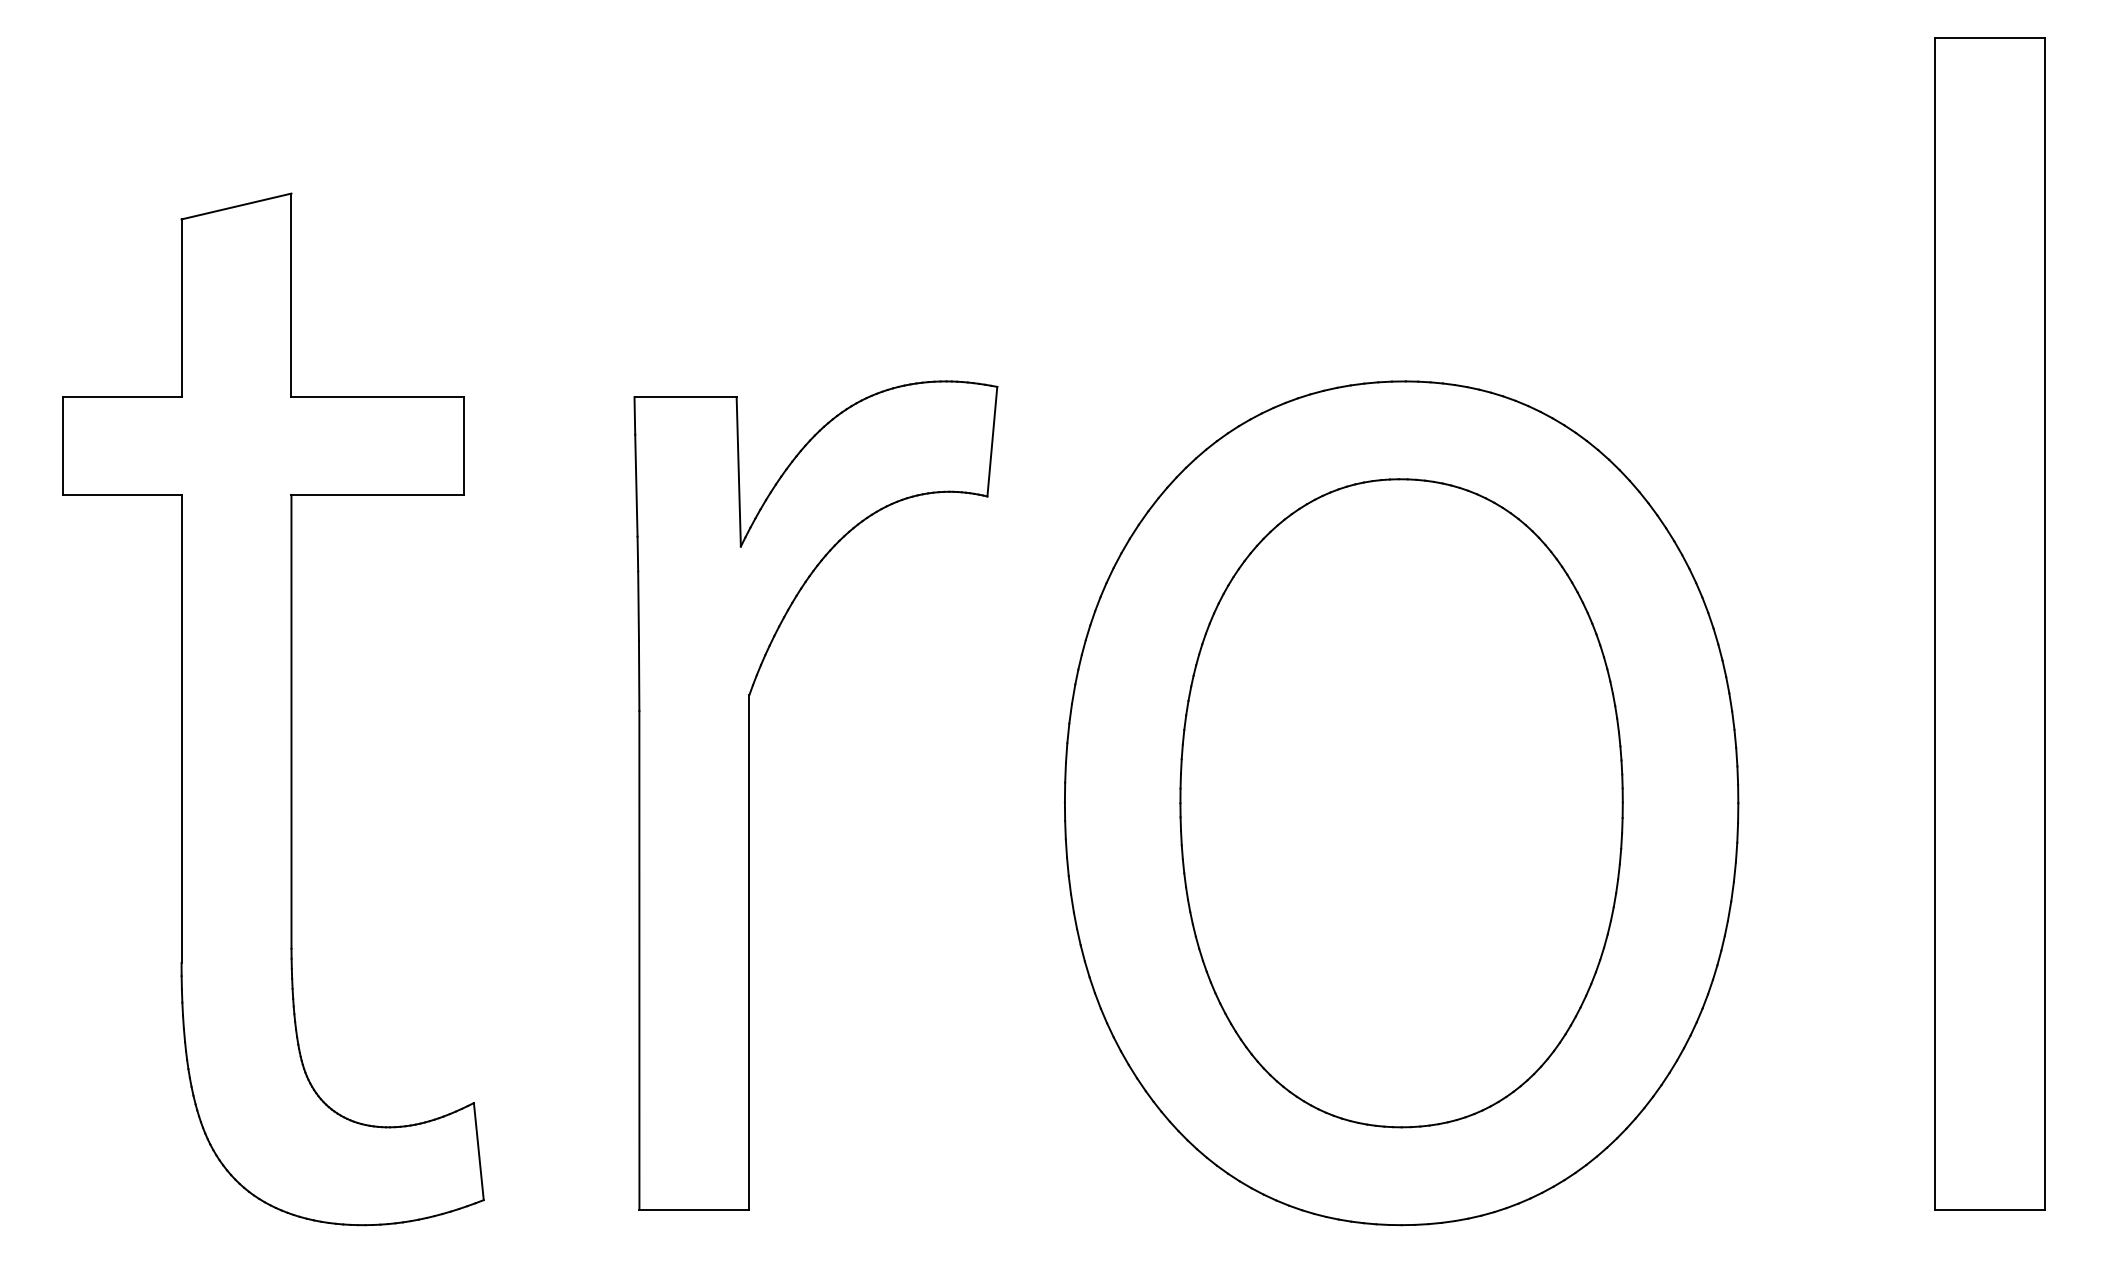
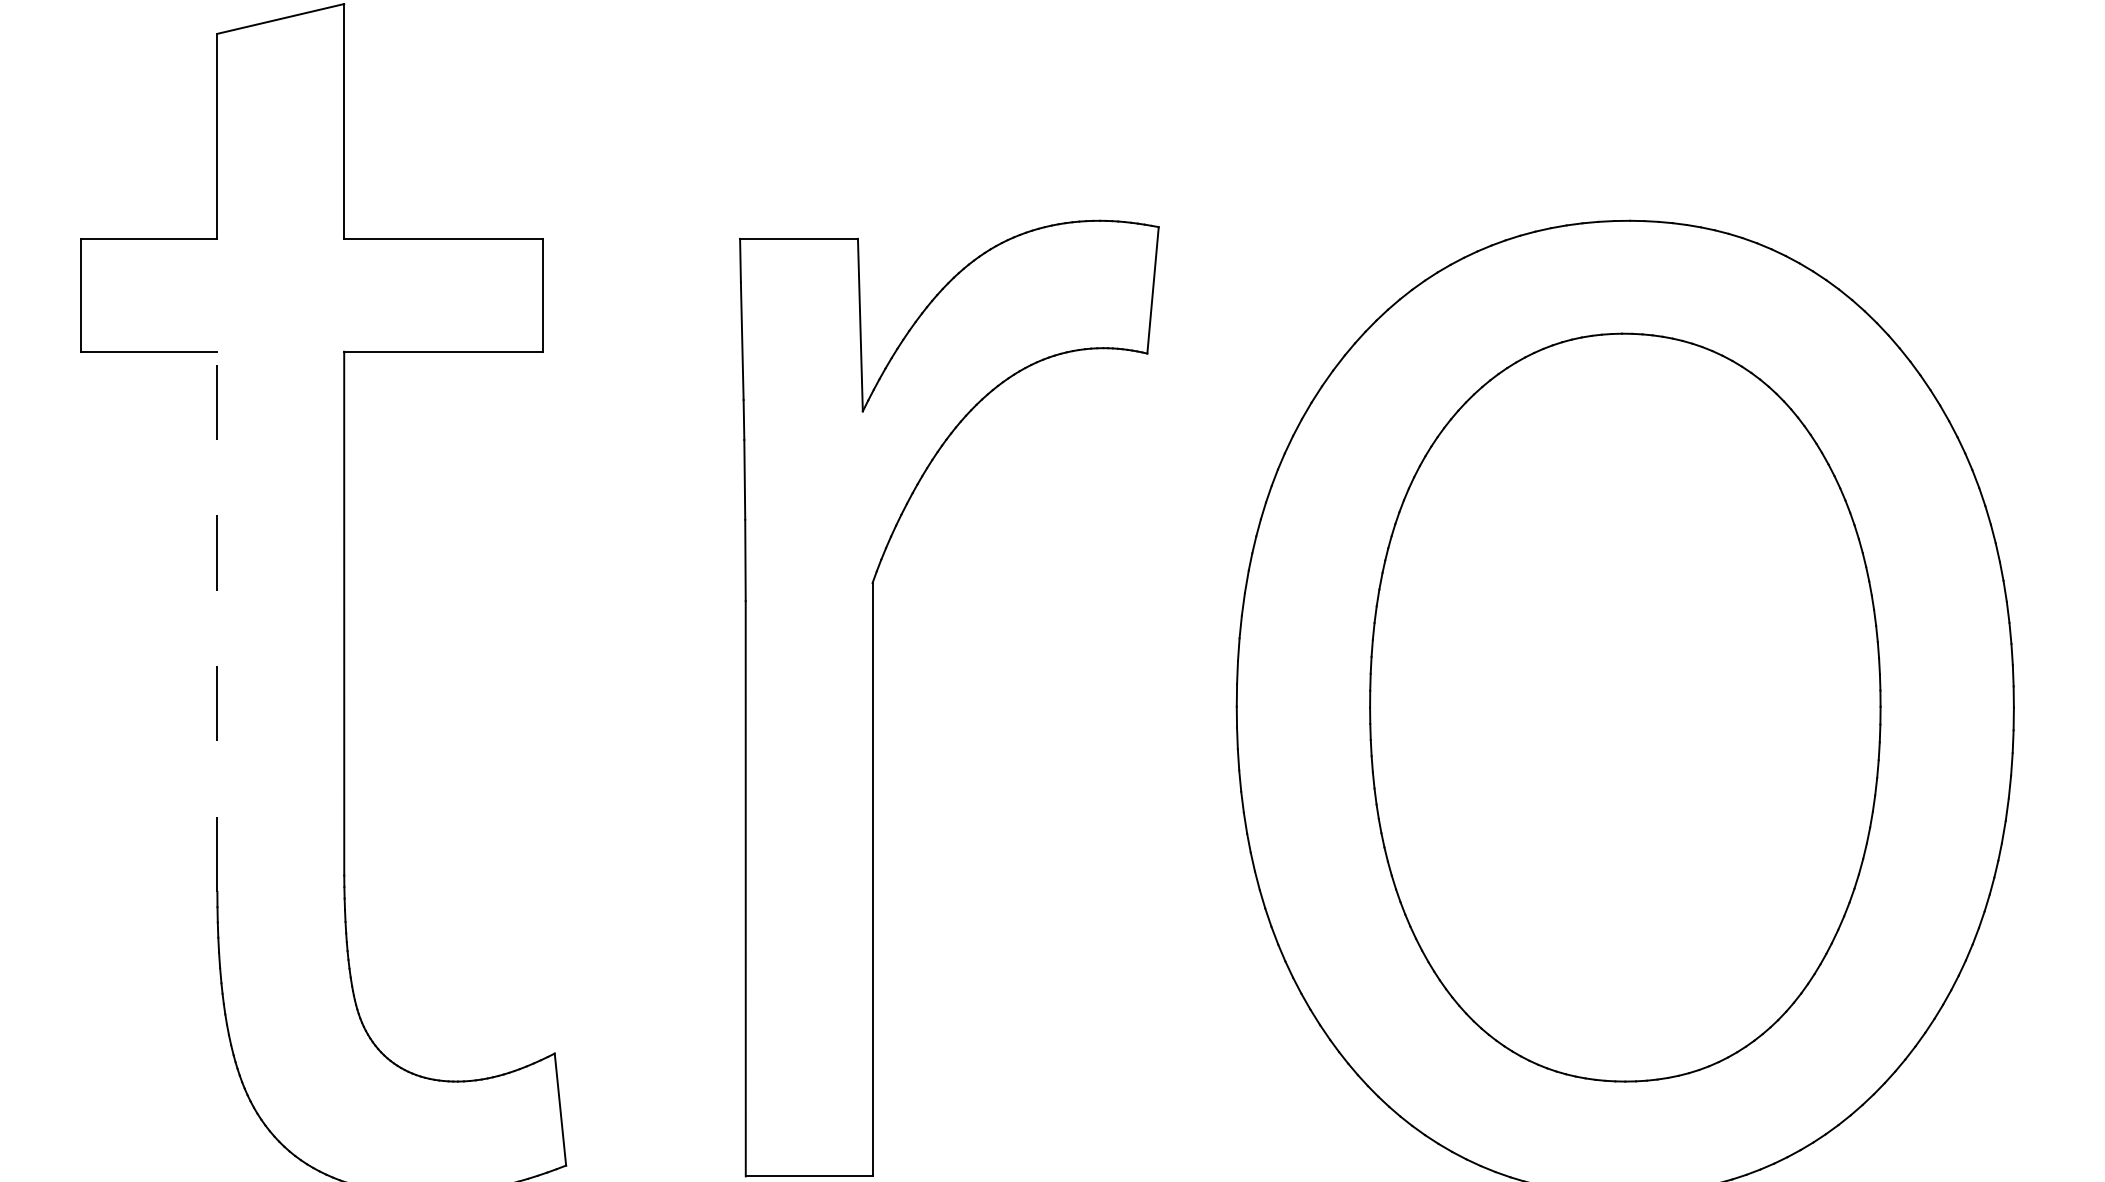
line: (181, 728) -> (217, 621), solid -> dashed

